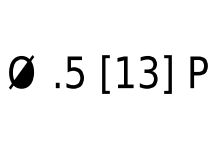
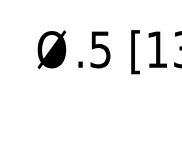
text: (21, 72) -> (51, 49), moved

